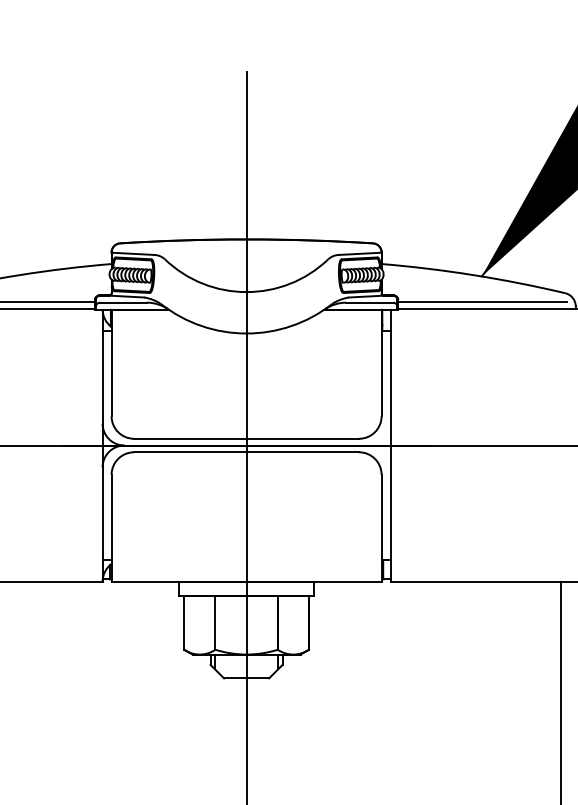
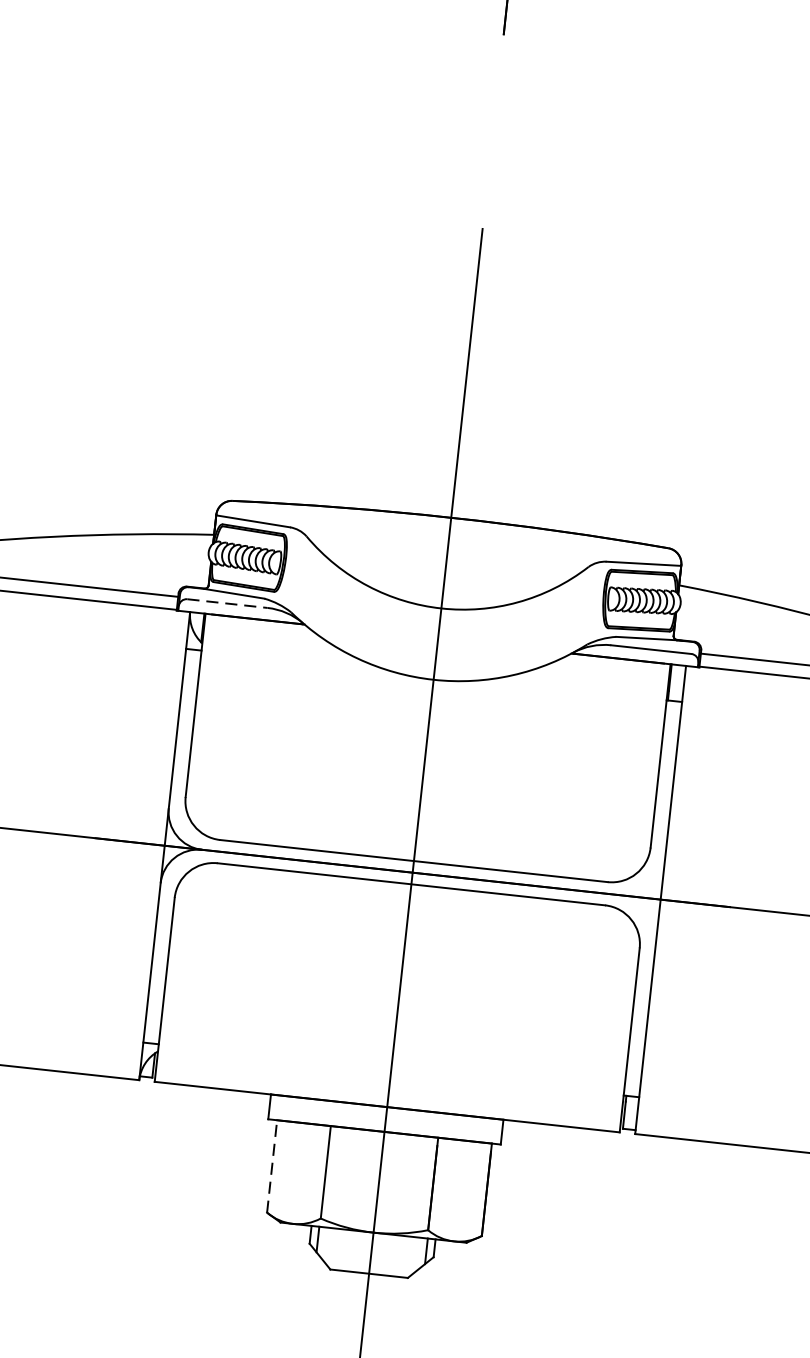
line: (124, 302) -> (229, 603), solid -> dashed
line: (184, 622) -> (272, 1165), solid -> dashed

